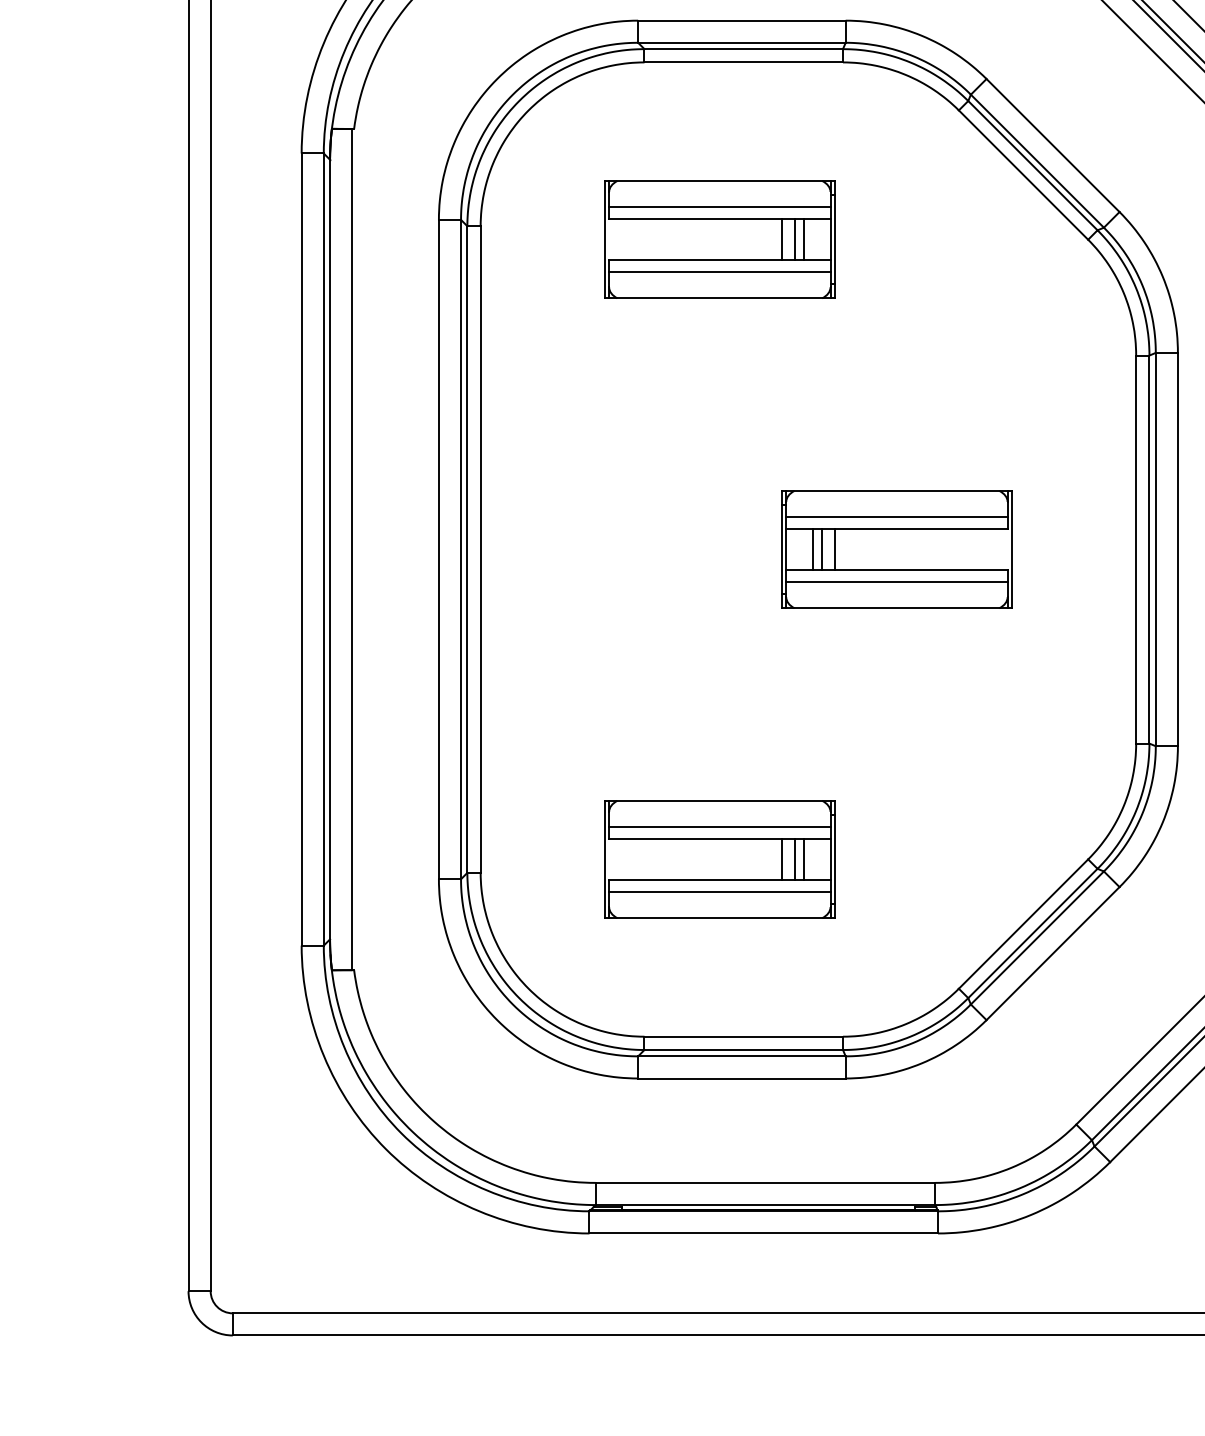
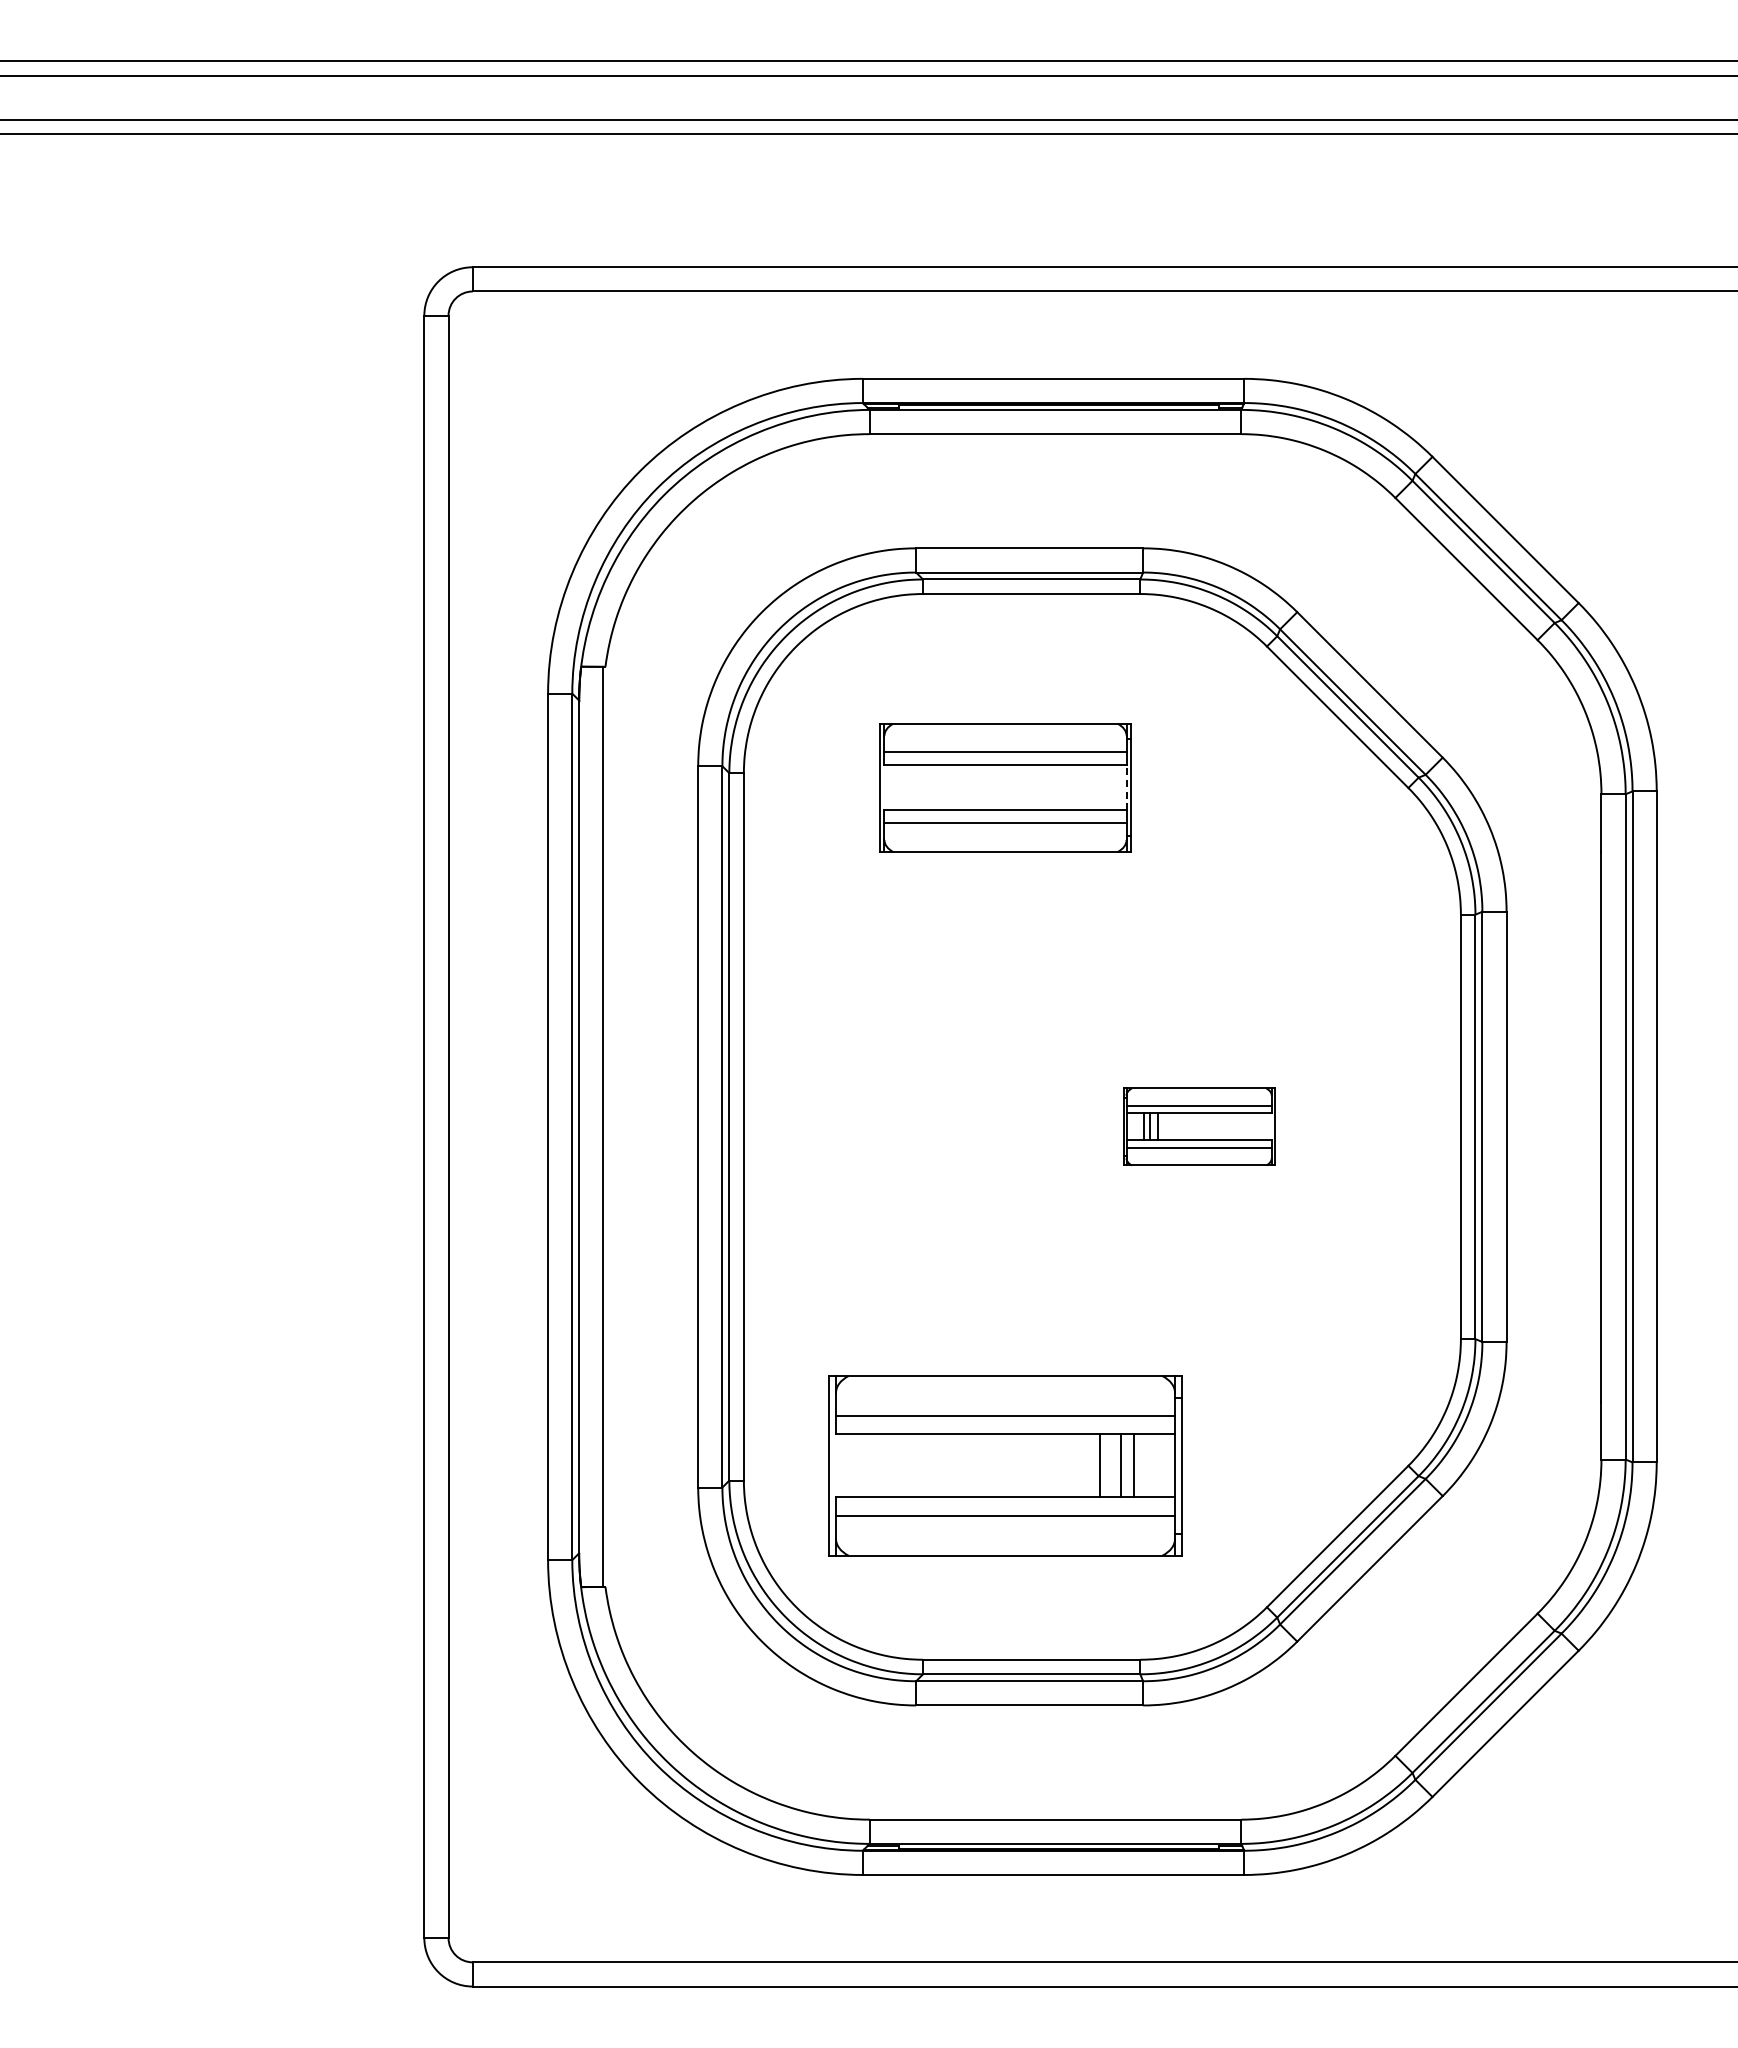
line: (781, 239) -> (1073, 787), removed
line: (794, 239) -> (1087, 787), removed
line: (803, 239) -> (1097, 787), removed
line: (830, 239) -> (1126, 787), solid -> dashed
part: (896, 549) -> (1198, 1126), size x0.6
part: (719, 859) -> (1005, 1465), size x1.4

